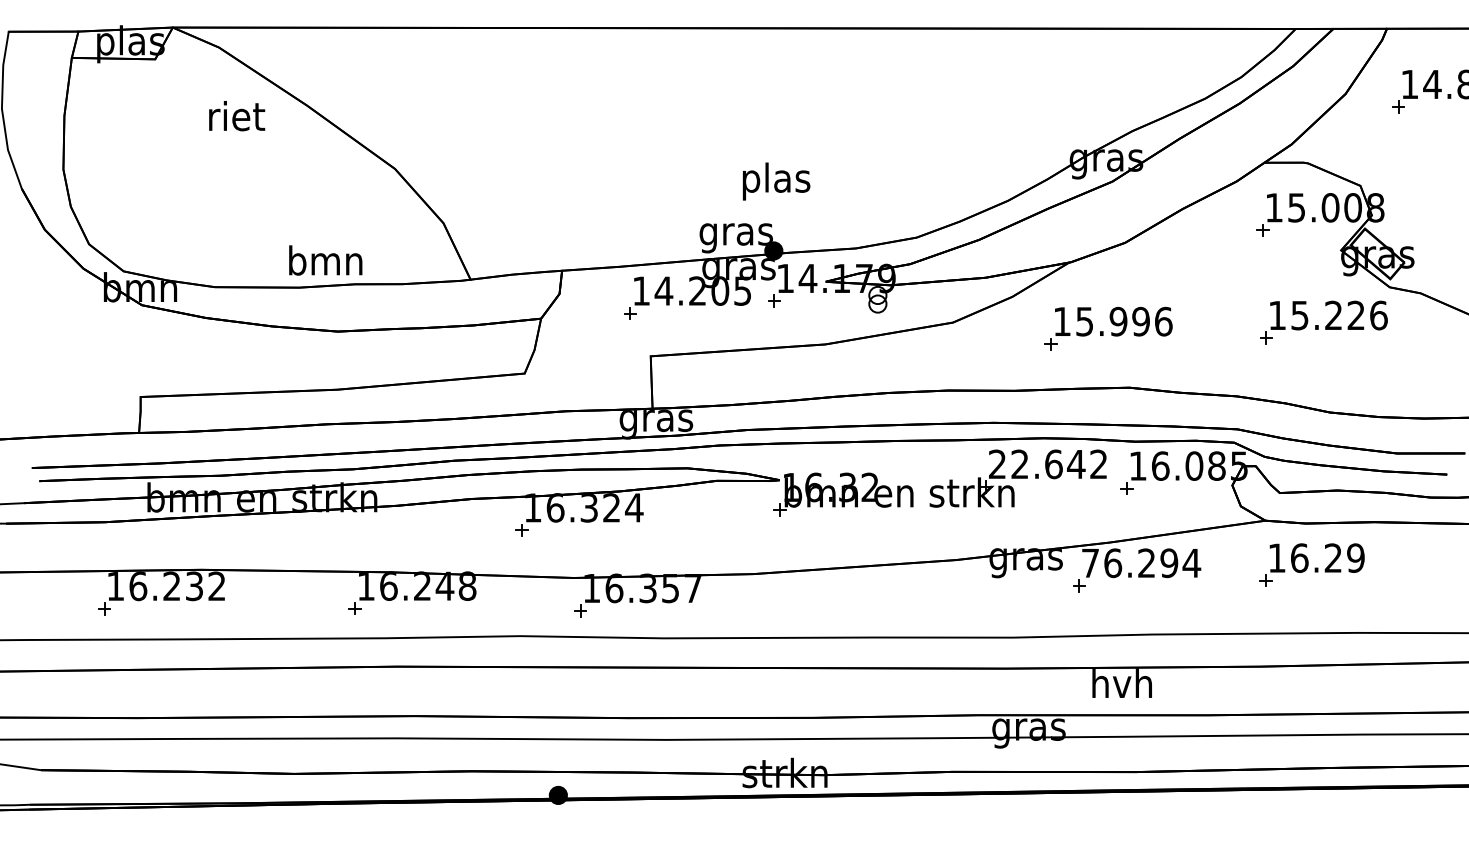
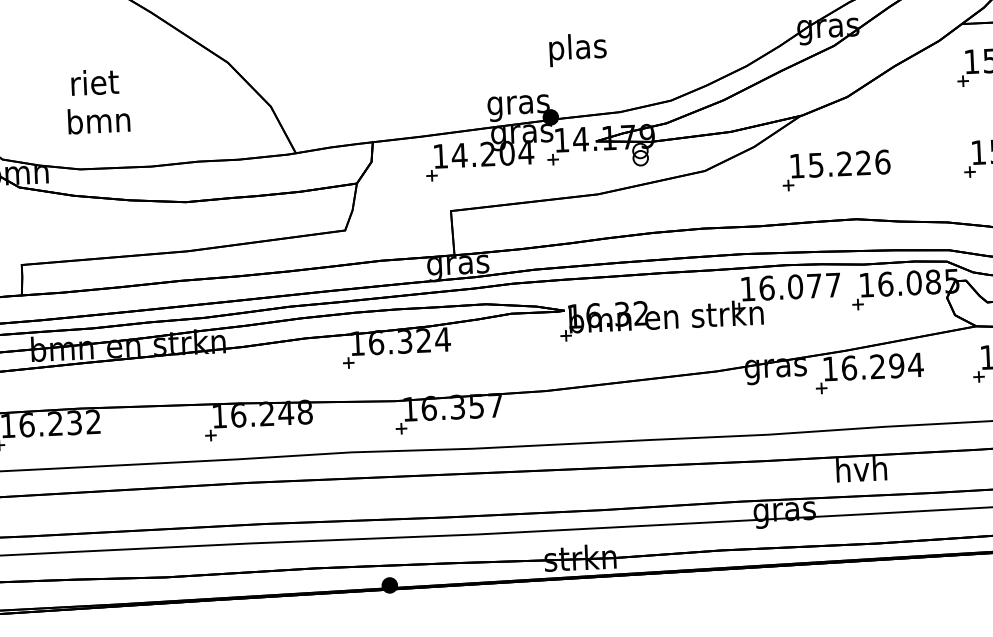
text: (237, 116) -> (95, 82), moved
text: (776, 181) -> (577, 49), moved
text: (325, 260) -> (98, 120), moved
text: (742, 290) -> (525, 151), 14.205 -> 14.204
text: (1129, 321) -> (853, 163), 15.996 -> 15.226
text: (1048, 464) -> (790, 287), 22.642 -> 16.077
text: (1090, 563) -> (830, 369), 76.294 -> 16.294

